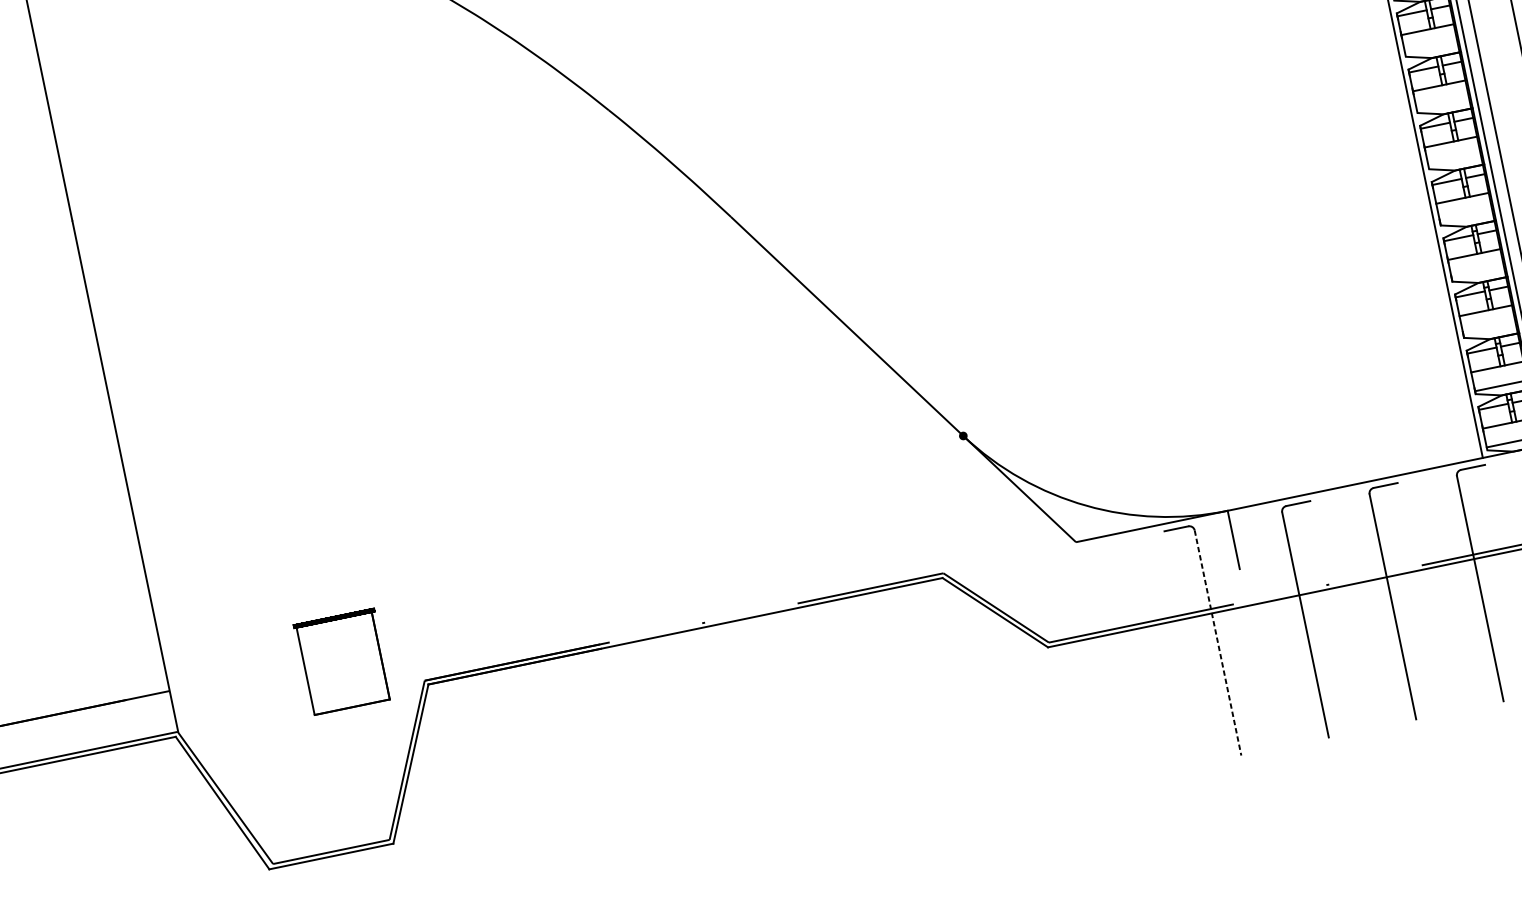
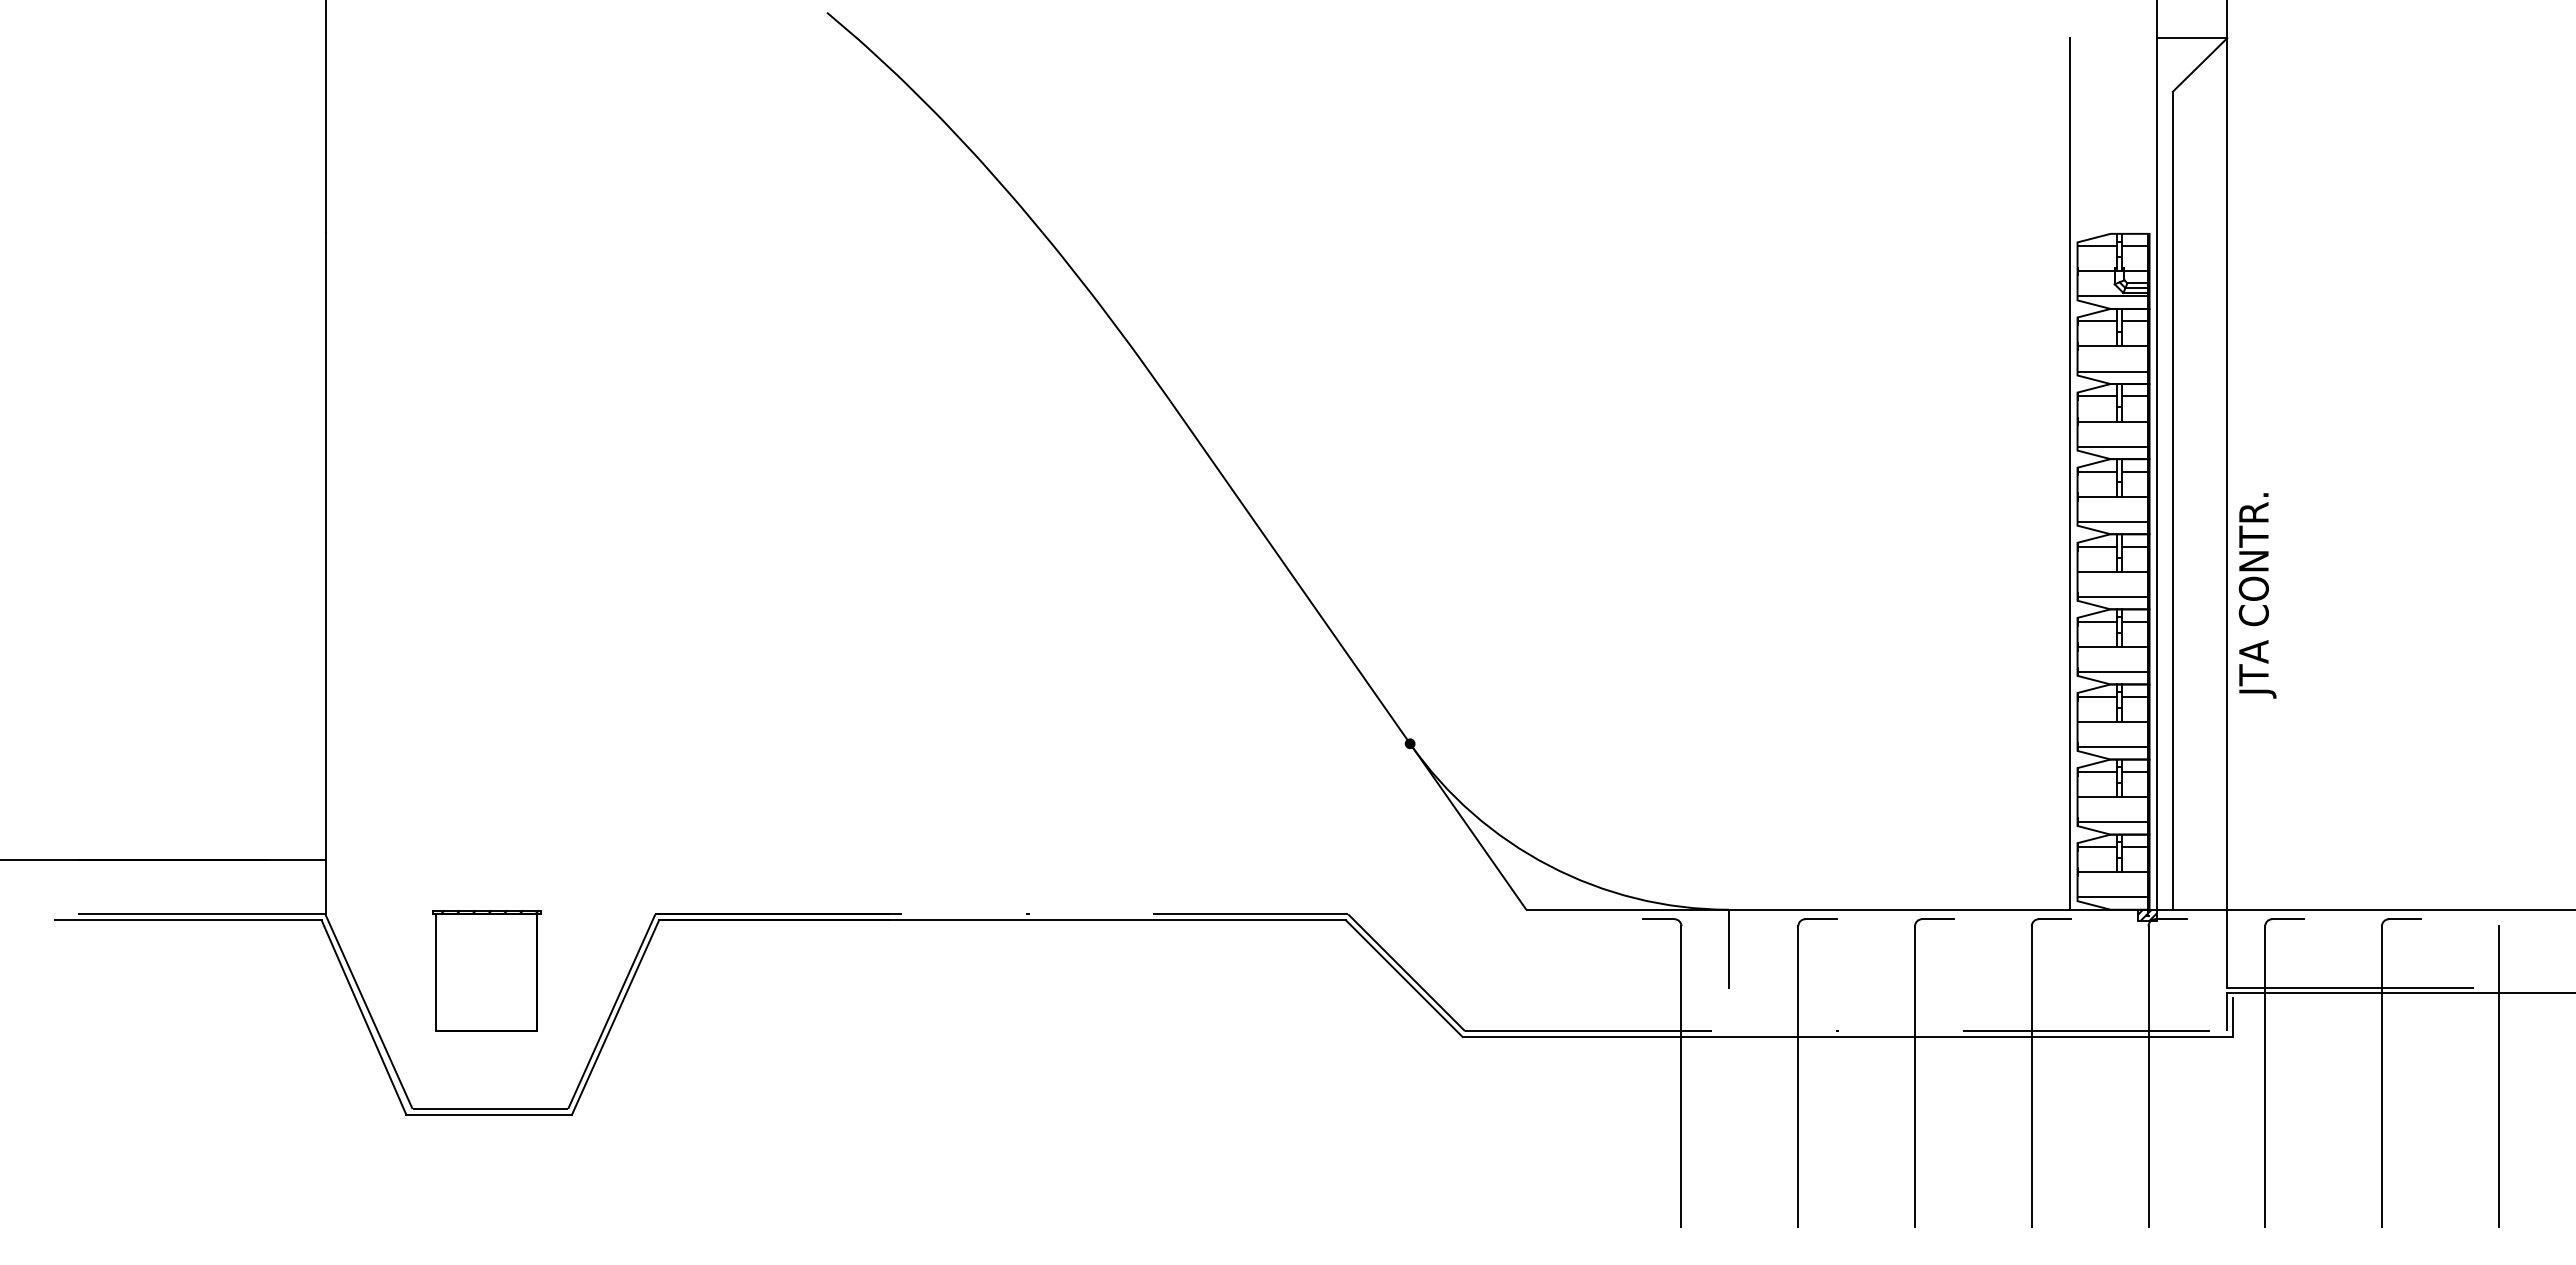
line: (1431, 48) -> (2112, 371), added
line: (1443, 104) -> (2112, 446), added
line: (1454, 160) -> (2112, 521), added
line: (1466, 216) -> (2112, 596), added
line: (1477, 272) -> (2112, 671), added
line: (1489, 329) -> (2112, 747), added
line: (1218, 643) -> (1681, 1077), dashed -> solid
part: (342, 661) -> (486, 970), moved

